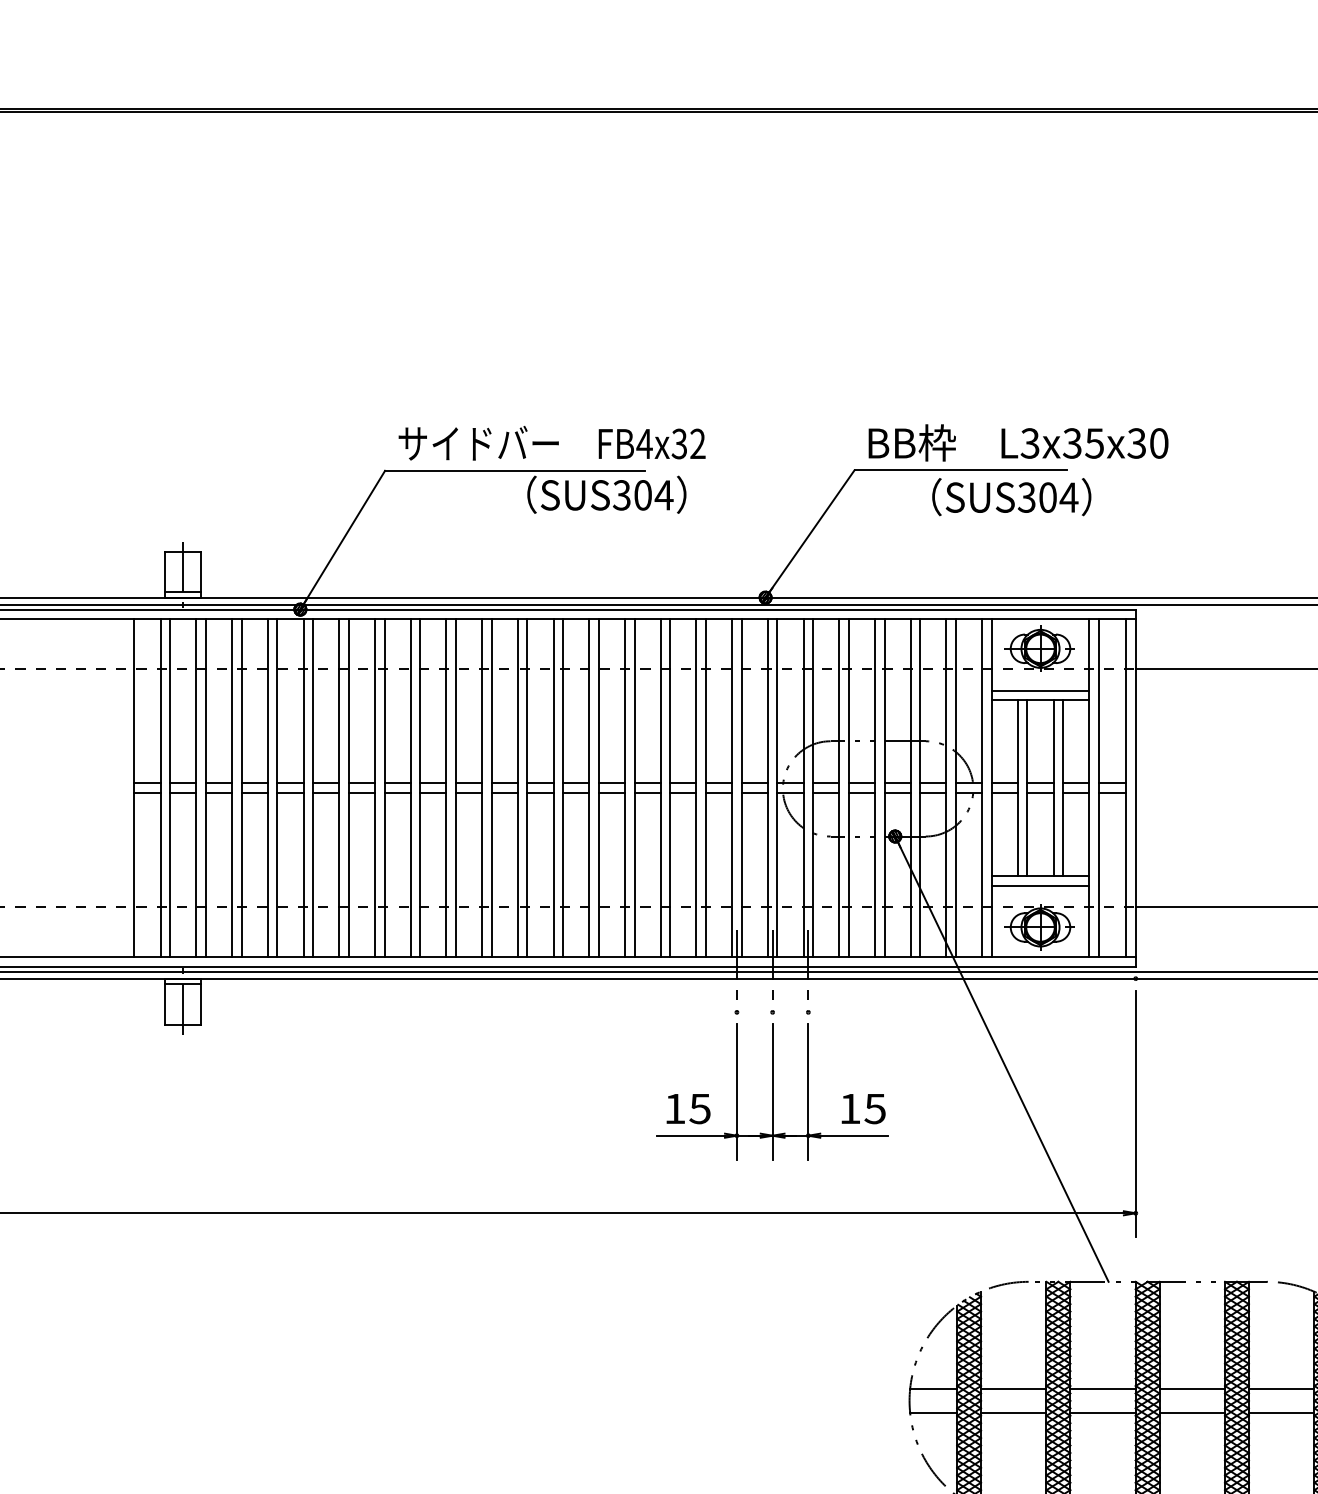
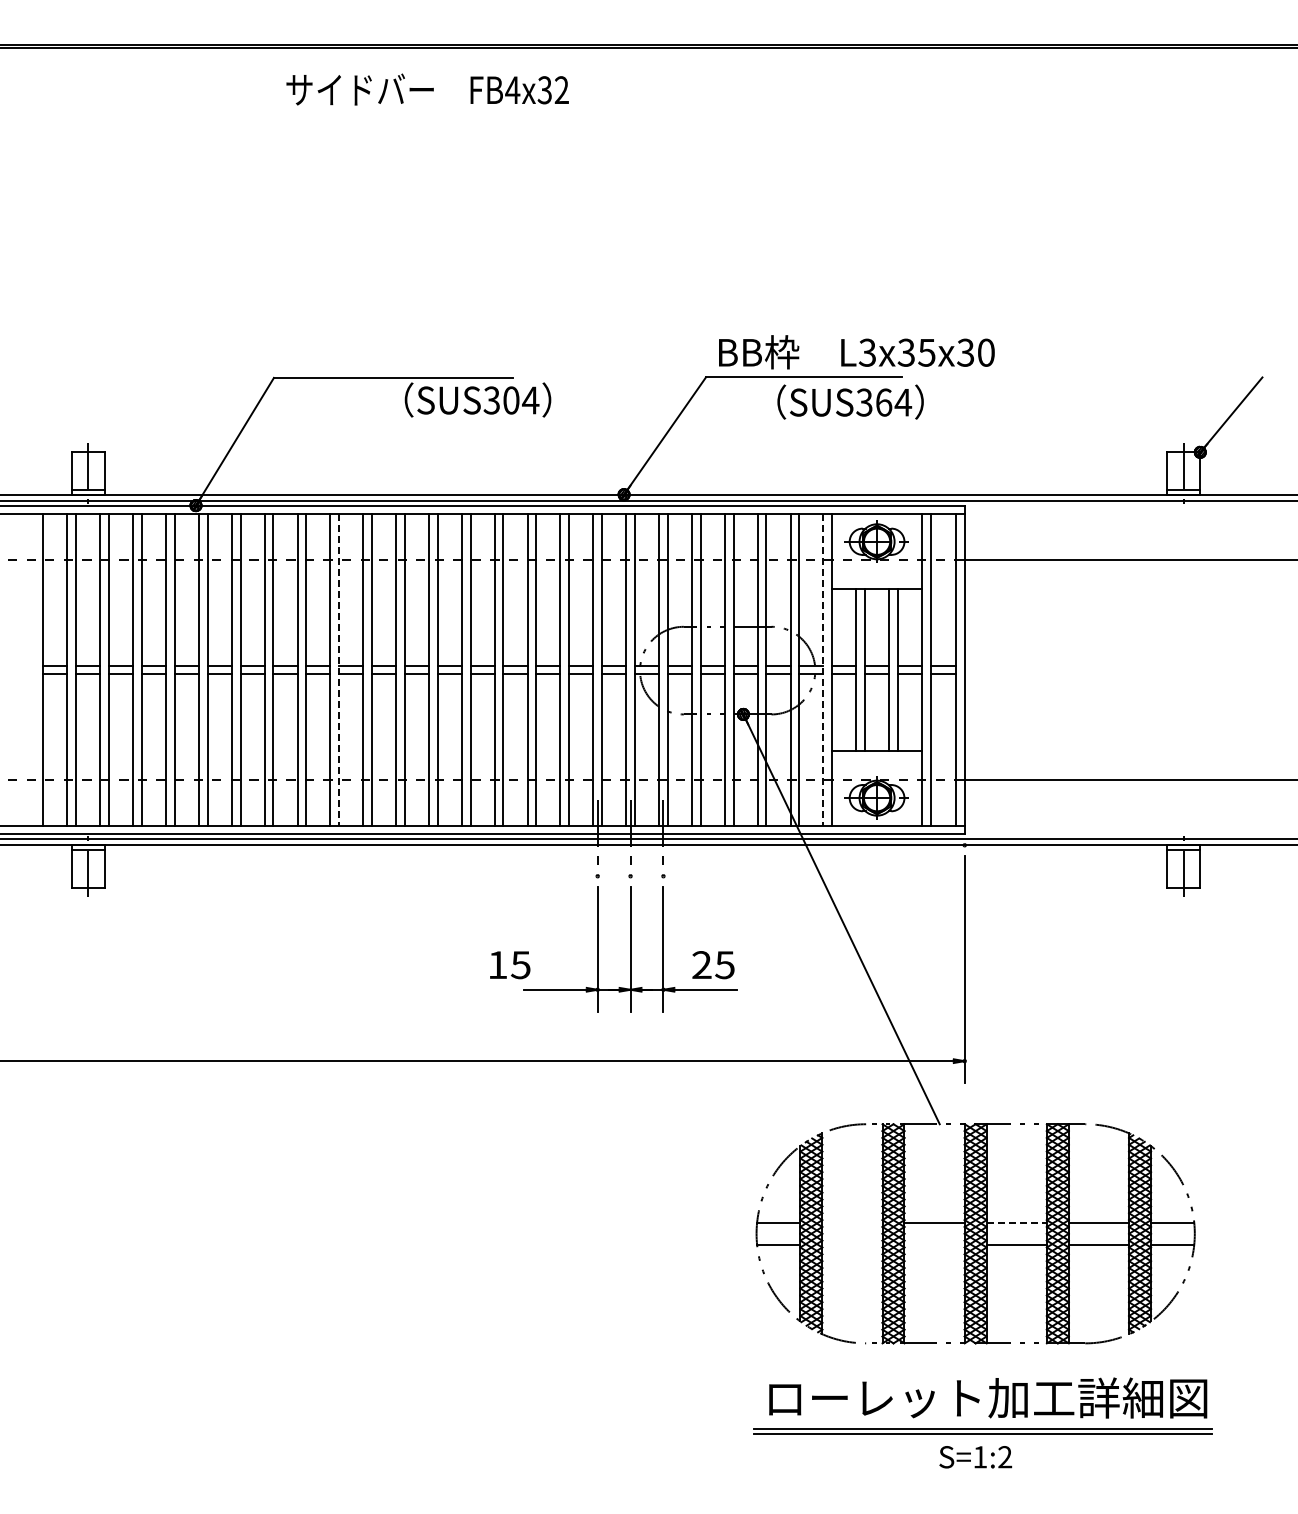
text: (551, 443) -> (427, 89), moved
text: (1048, 497) -> (884, 402), SUS304 -> SUS364
line: (1040, 690) -> (877, 580), removed
line: (456, 787) -> (339, 669), solid -> dashed
line: (982, 787) -> (823, 669), solid -> dashed
line: (1040, 885) -> (877, 759), removed
text: (849, 1108) -> (701, 964), 15 -> 25
text: (688, 1109) -> (510, 965), moved
line: (1013, 1388) -> (852, 1222), removed
line: (1193, 1388) -> (1017, 1222), solid -> dashed
line: (1013, 1412) -> (852, 1244), removed
line: (1102, 1412) -> (934, 1244), removed

